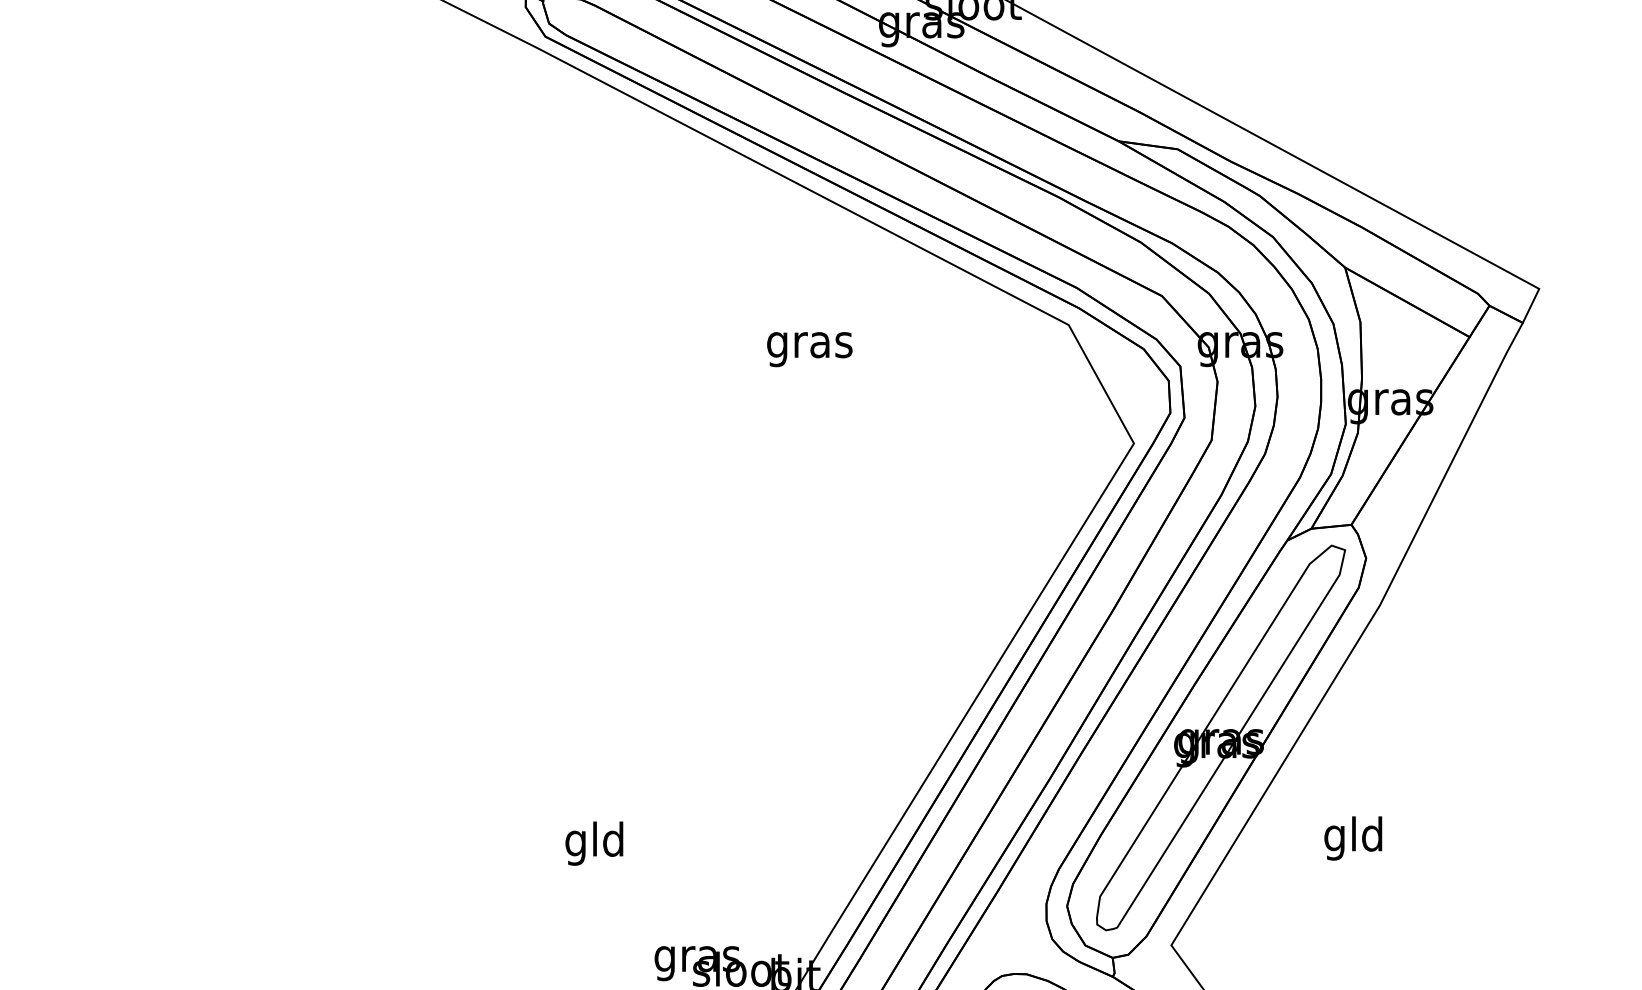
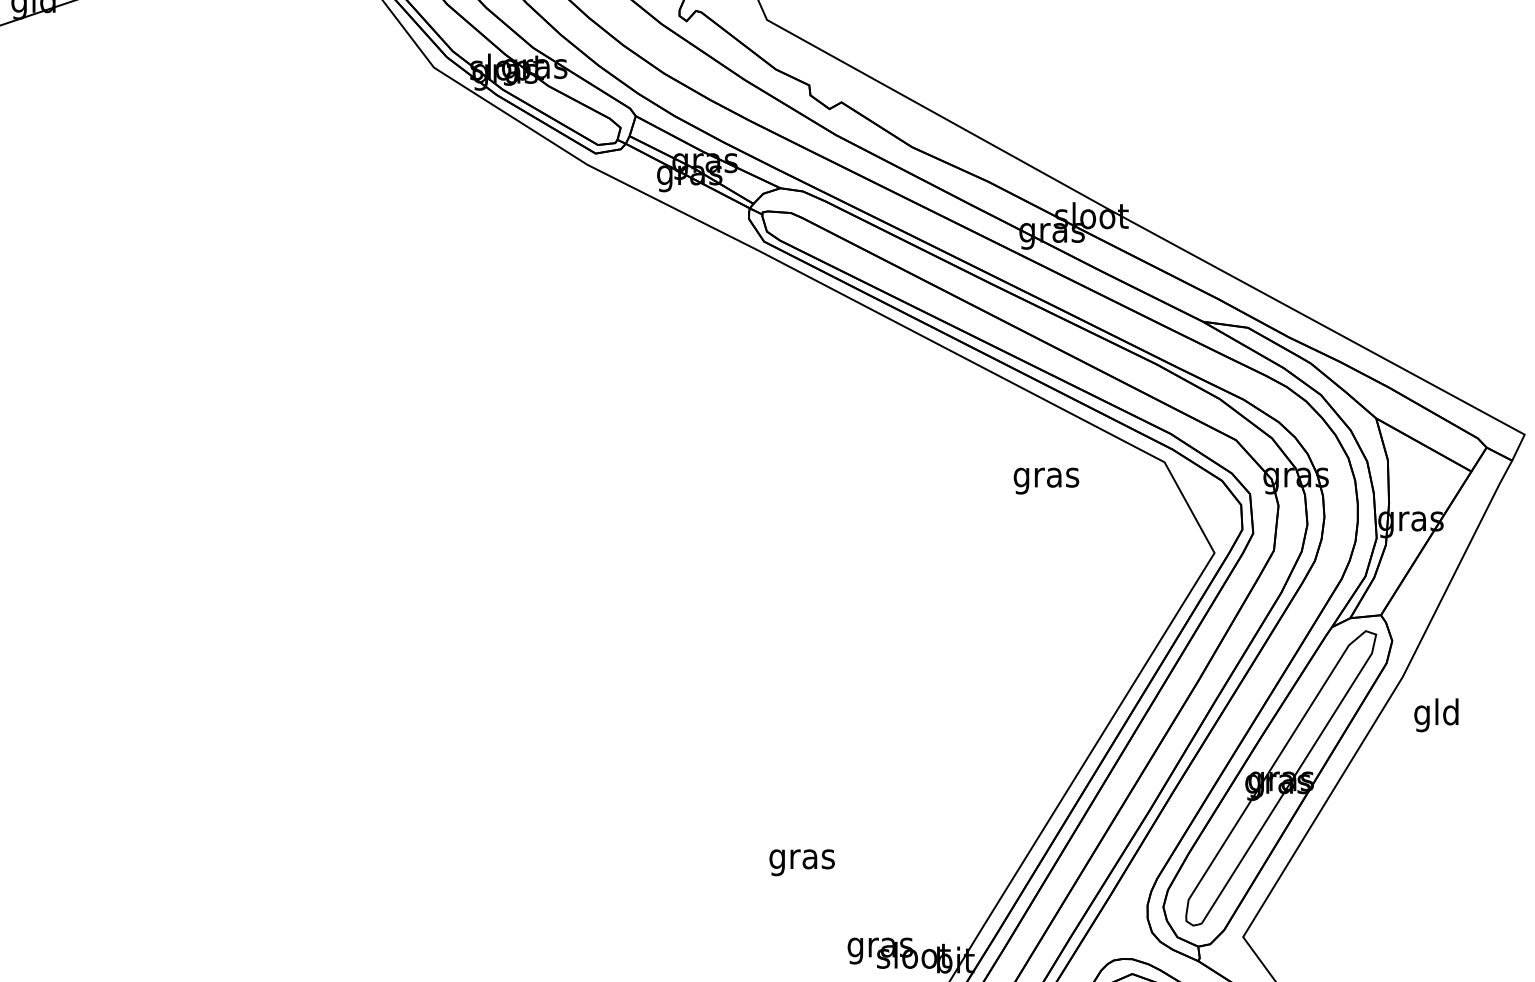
text: (809, 348) -> (1046, 480), moved
text: (1353, 838) -> (1436, 715), moved
text: (594, 843) -> (801, 859), gld -> gras

